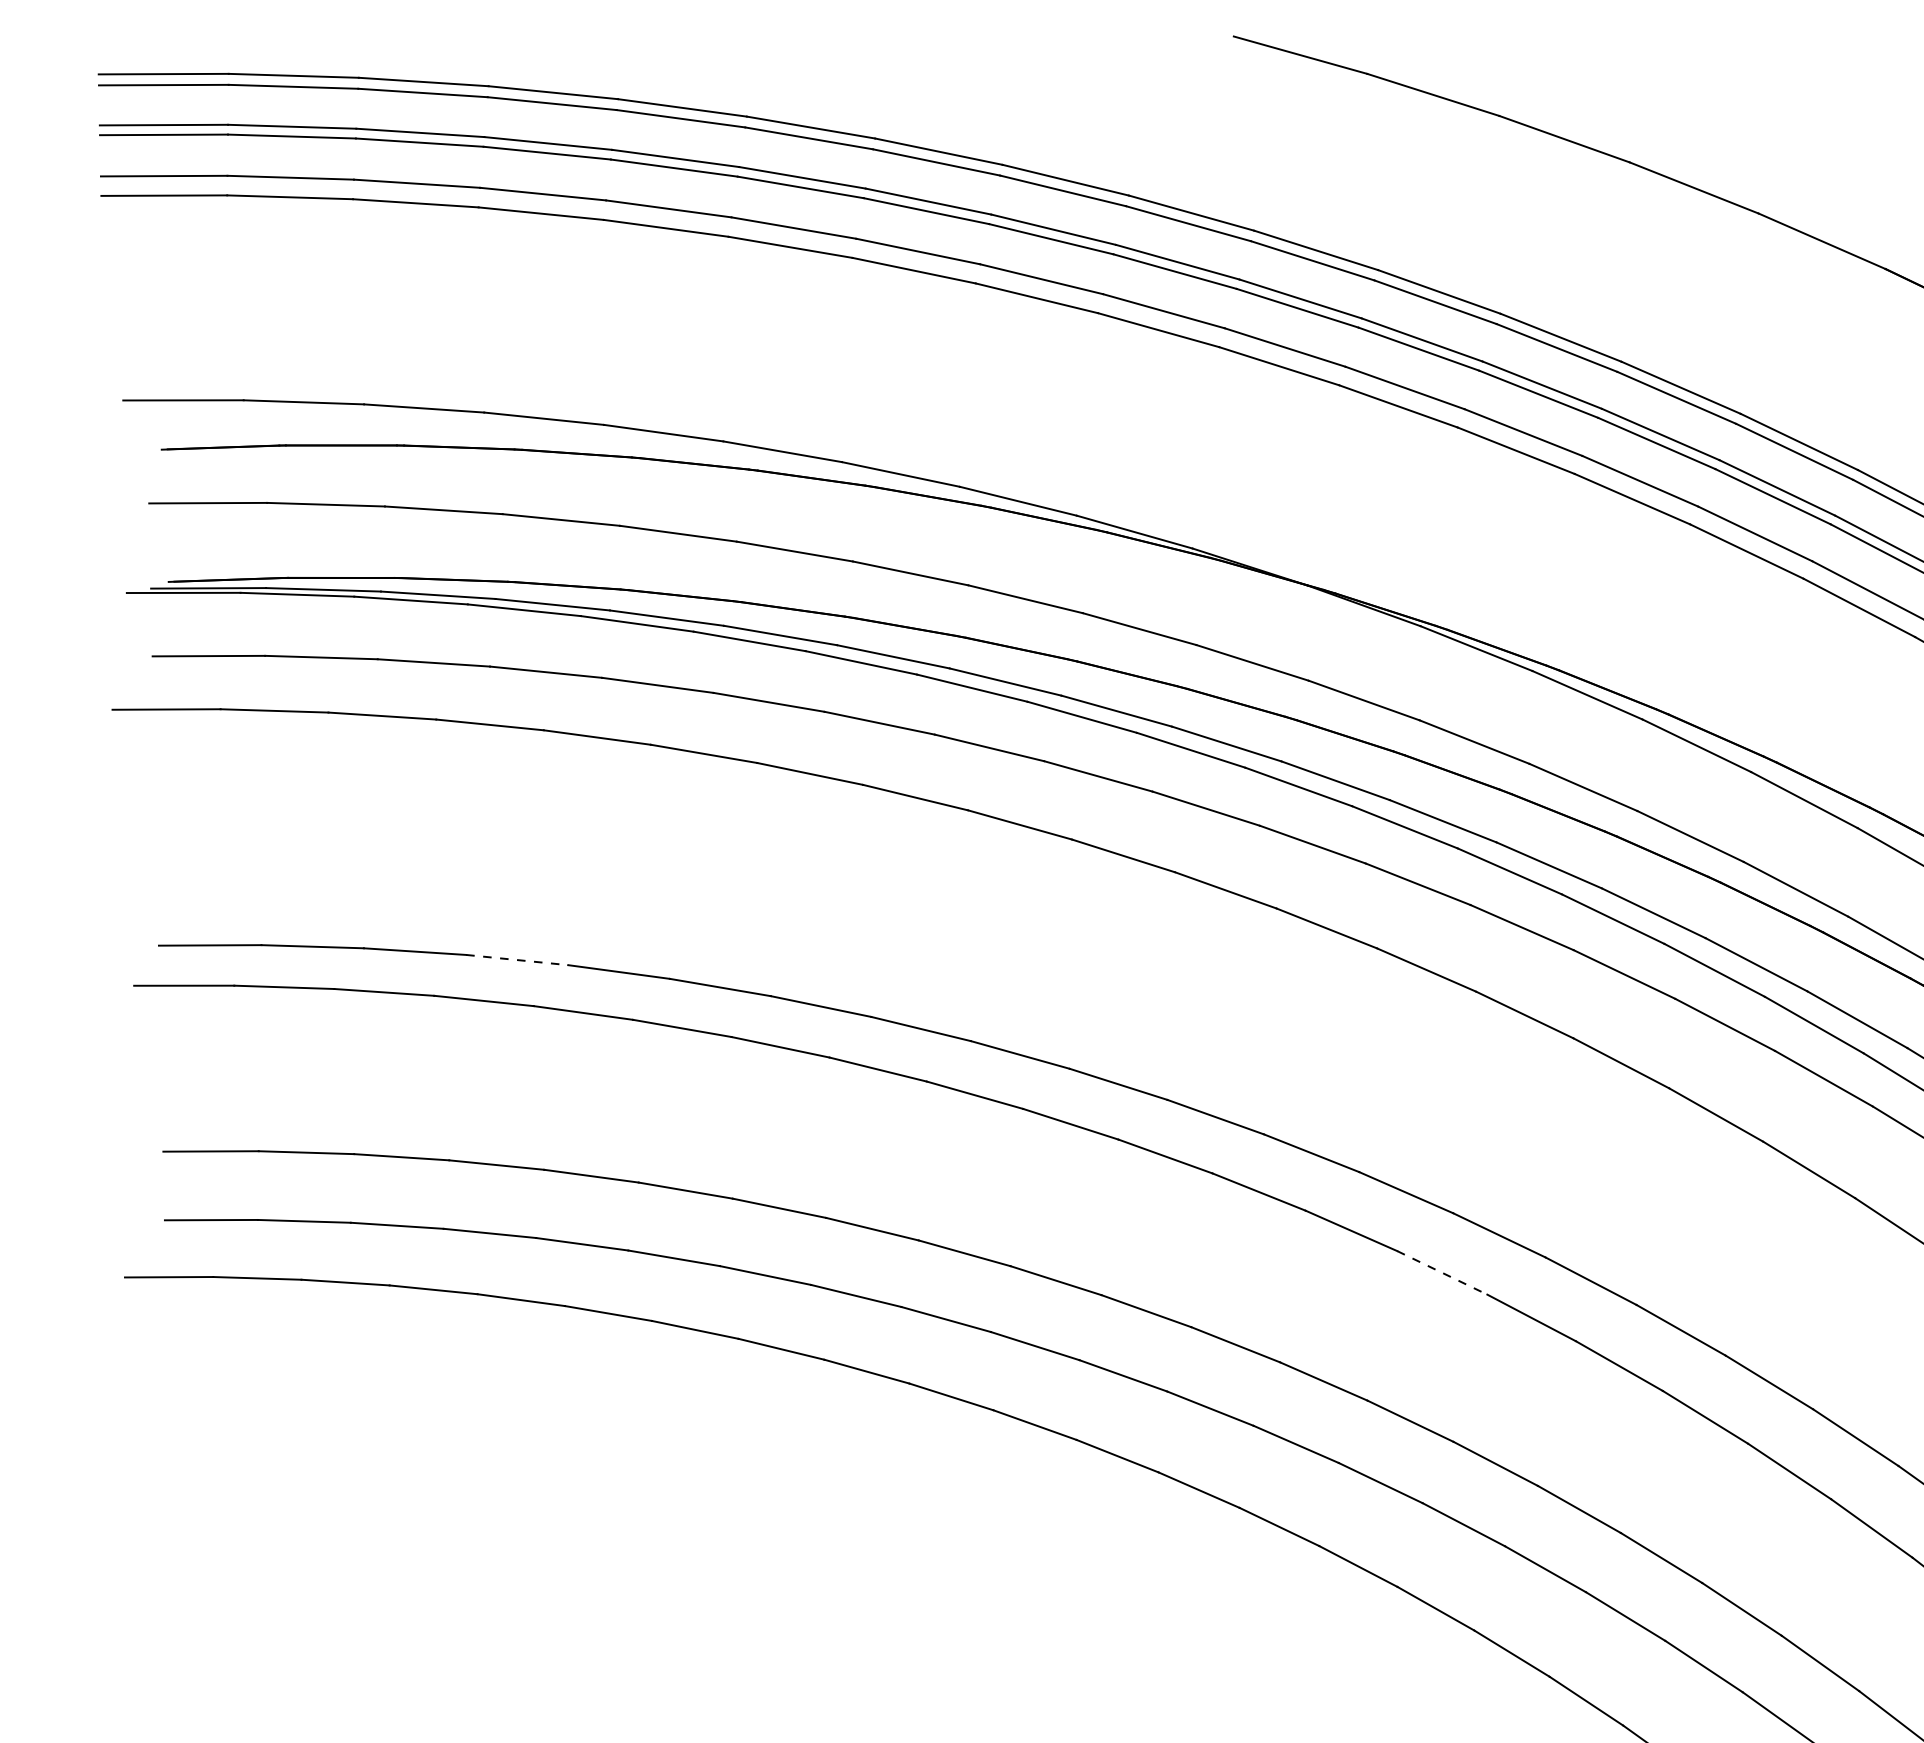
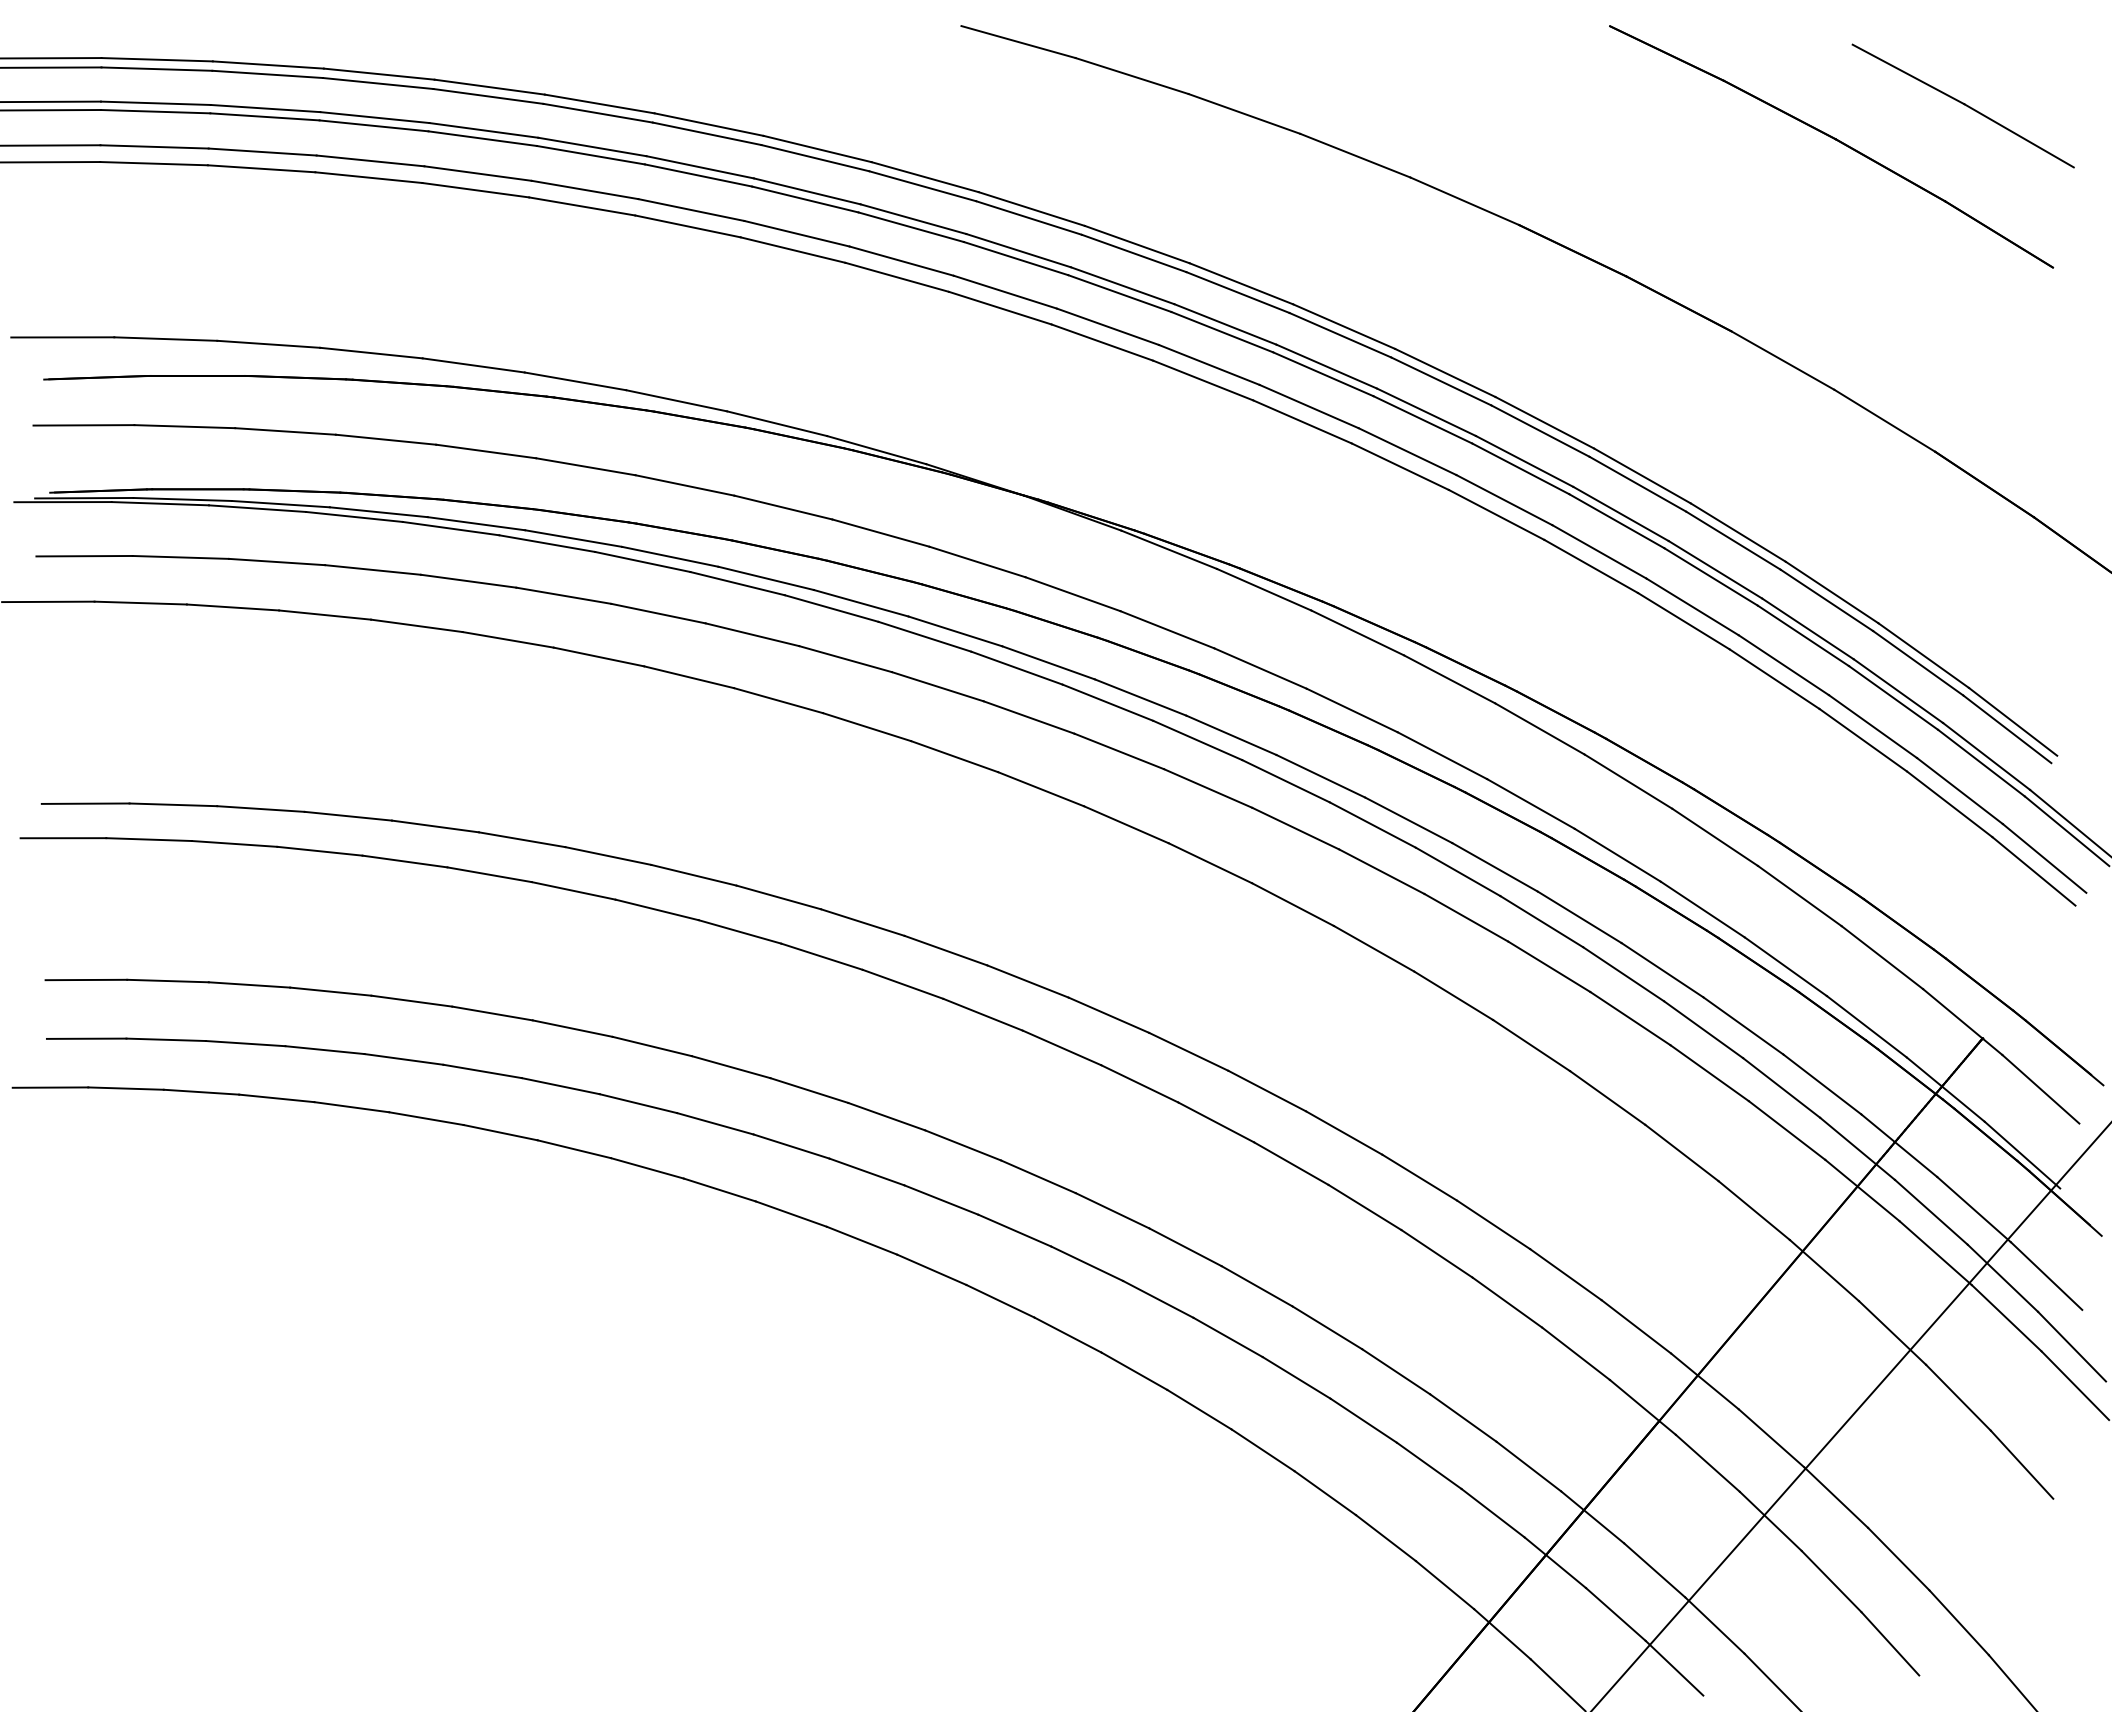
line: (517, 960) -> (348, 816), dashed -> solid
line: (1441, 1272) -> (1139, 1083), dashed -> solid

